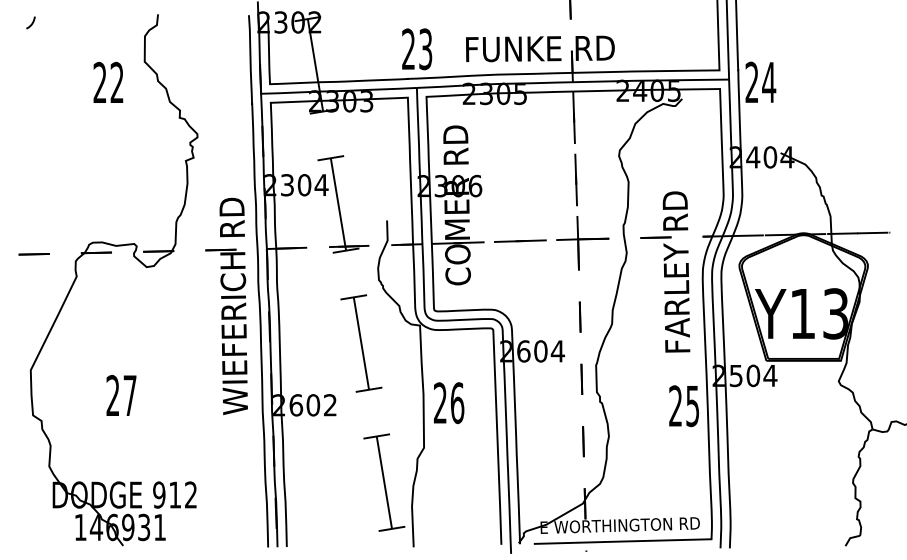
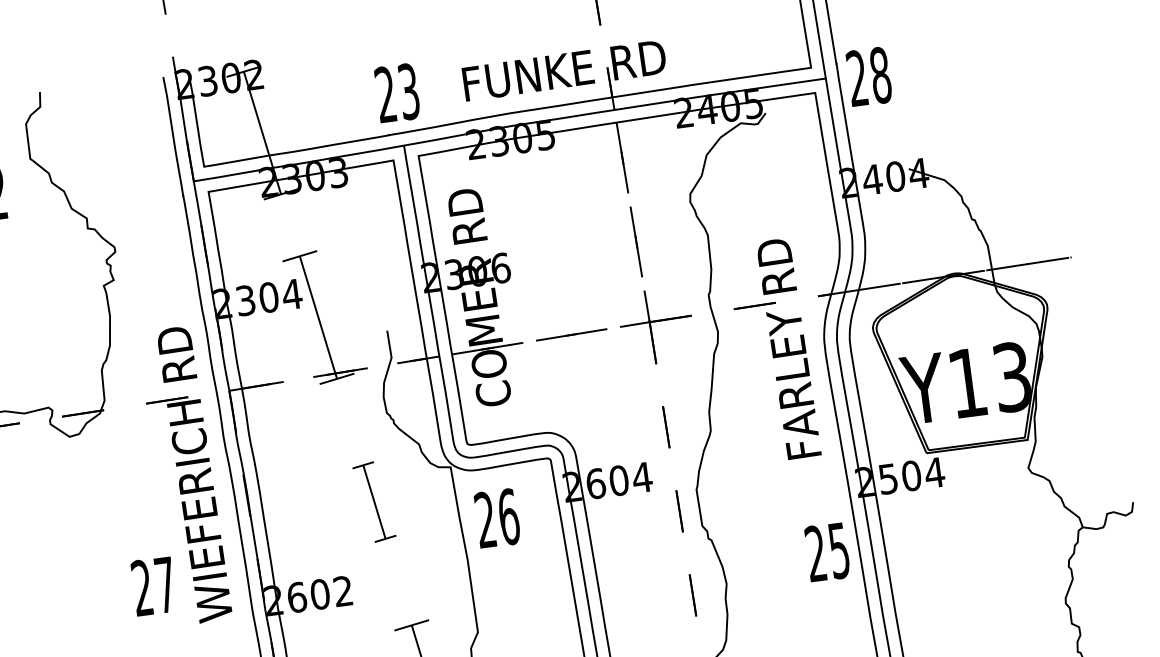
text: (769, 82) -> (881, 75), 24 -> 28
part: (361, 343) -> (374, 502), size x0.6
text: (121, 395) -> (153, 586), moved
text: (449, 403) -> (498, 518), moved
text: (683, 406) -> (826, 552), moved

